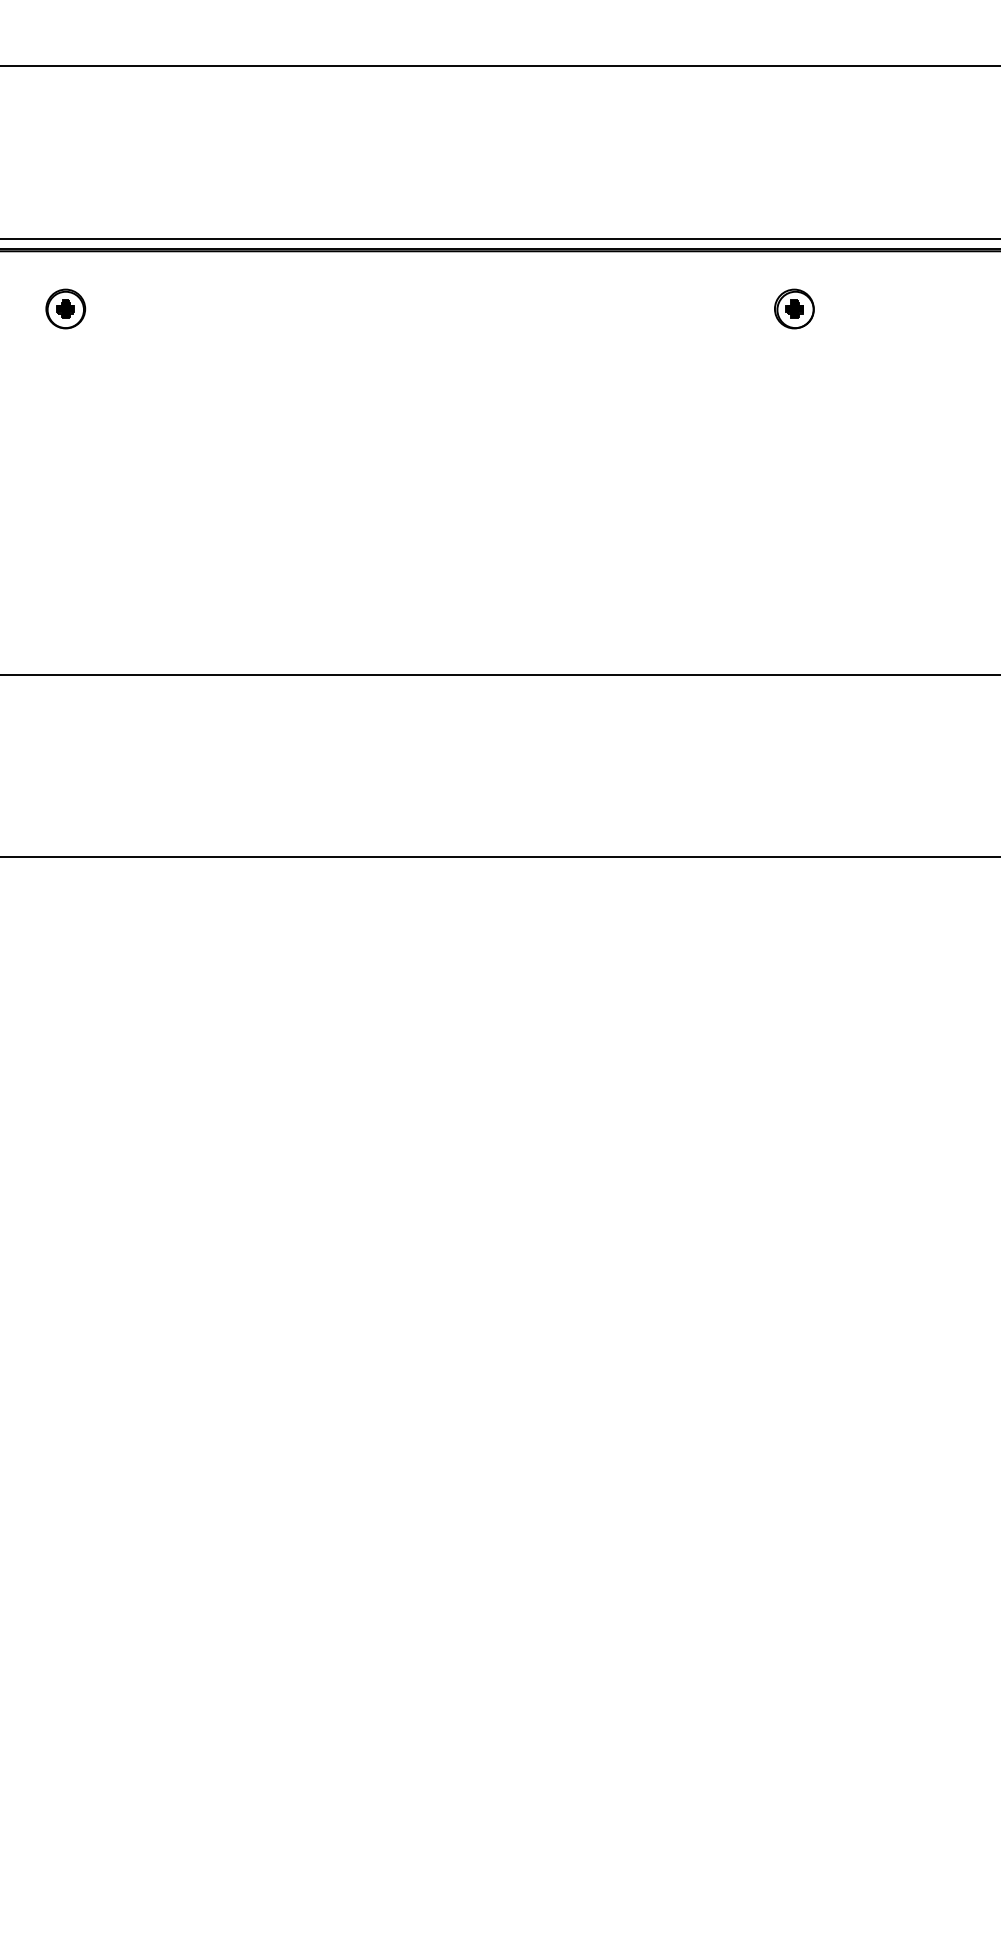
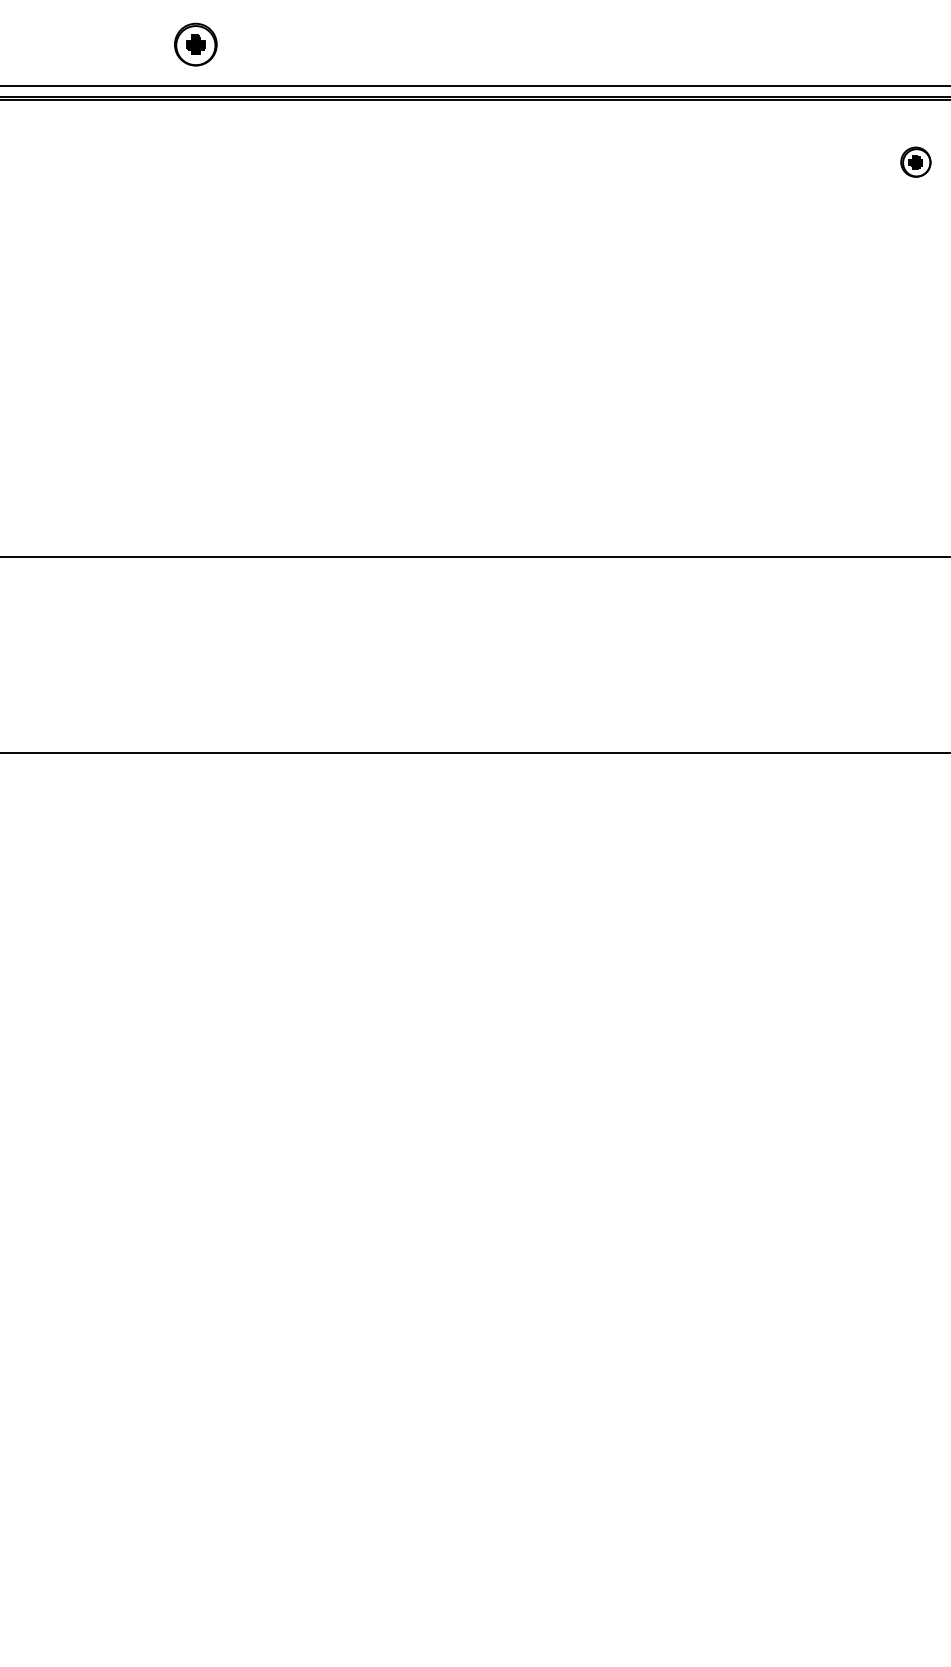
part: (65, 308) -> (195, 44), moved
part: (794, 308) -> (915, 161), size x0.7

